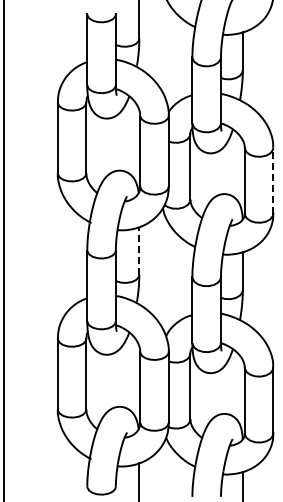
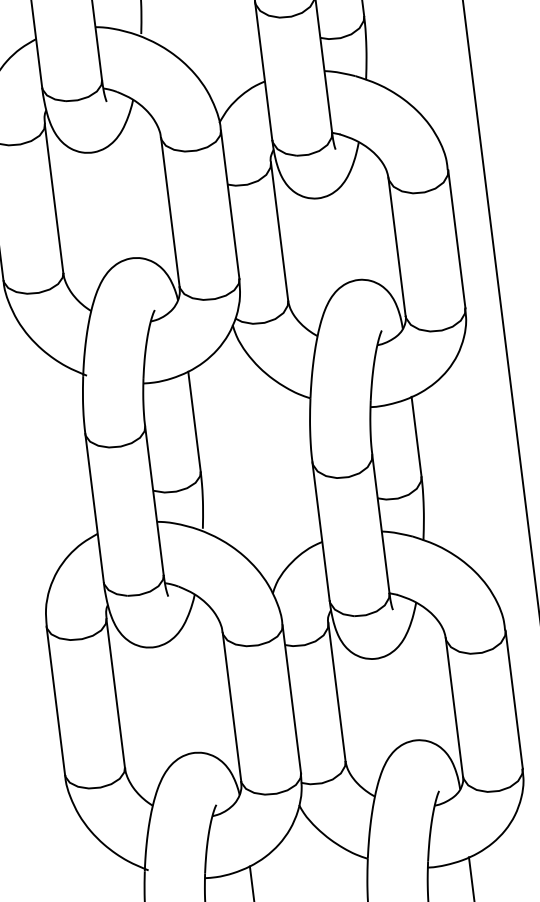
line: (273, 180) -> (457, 238), dashed -> solid
line: (139, 251) -> (194, 422), dashed -> solid

